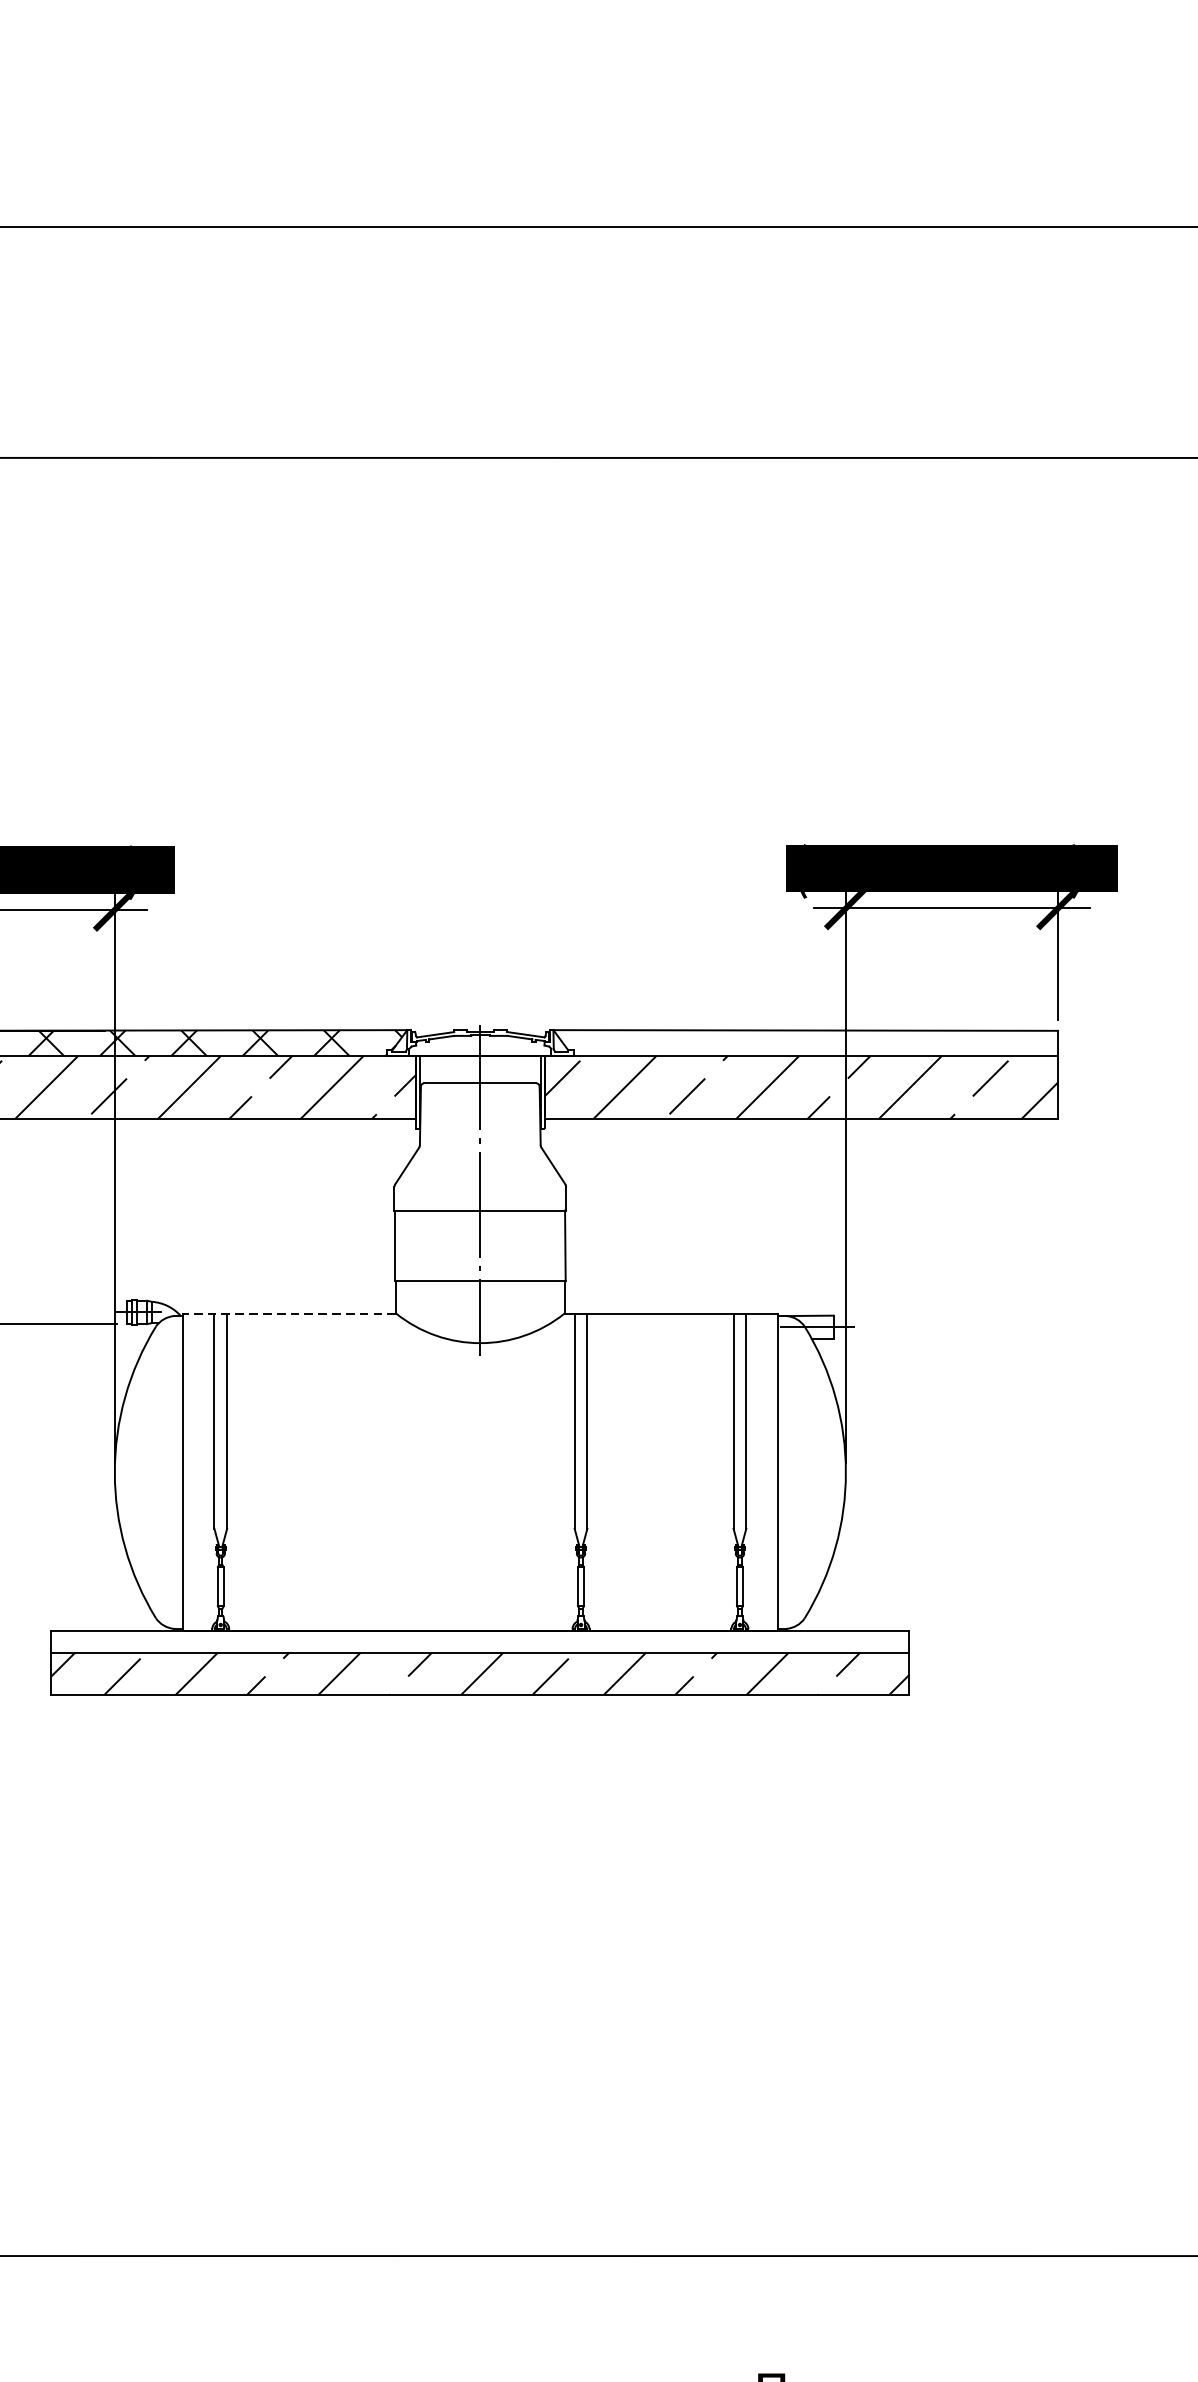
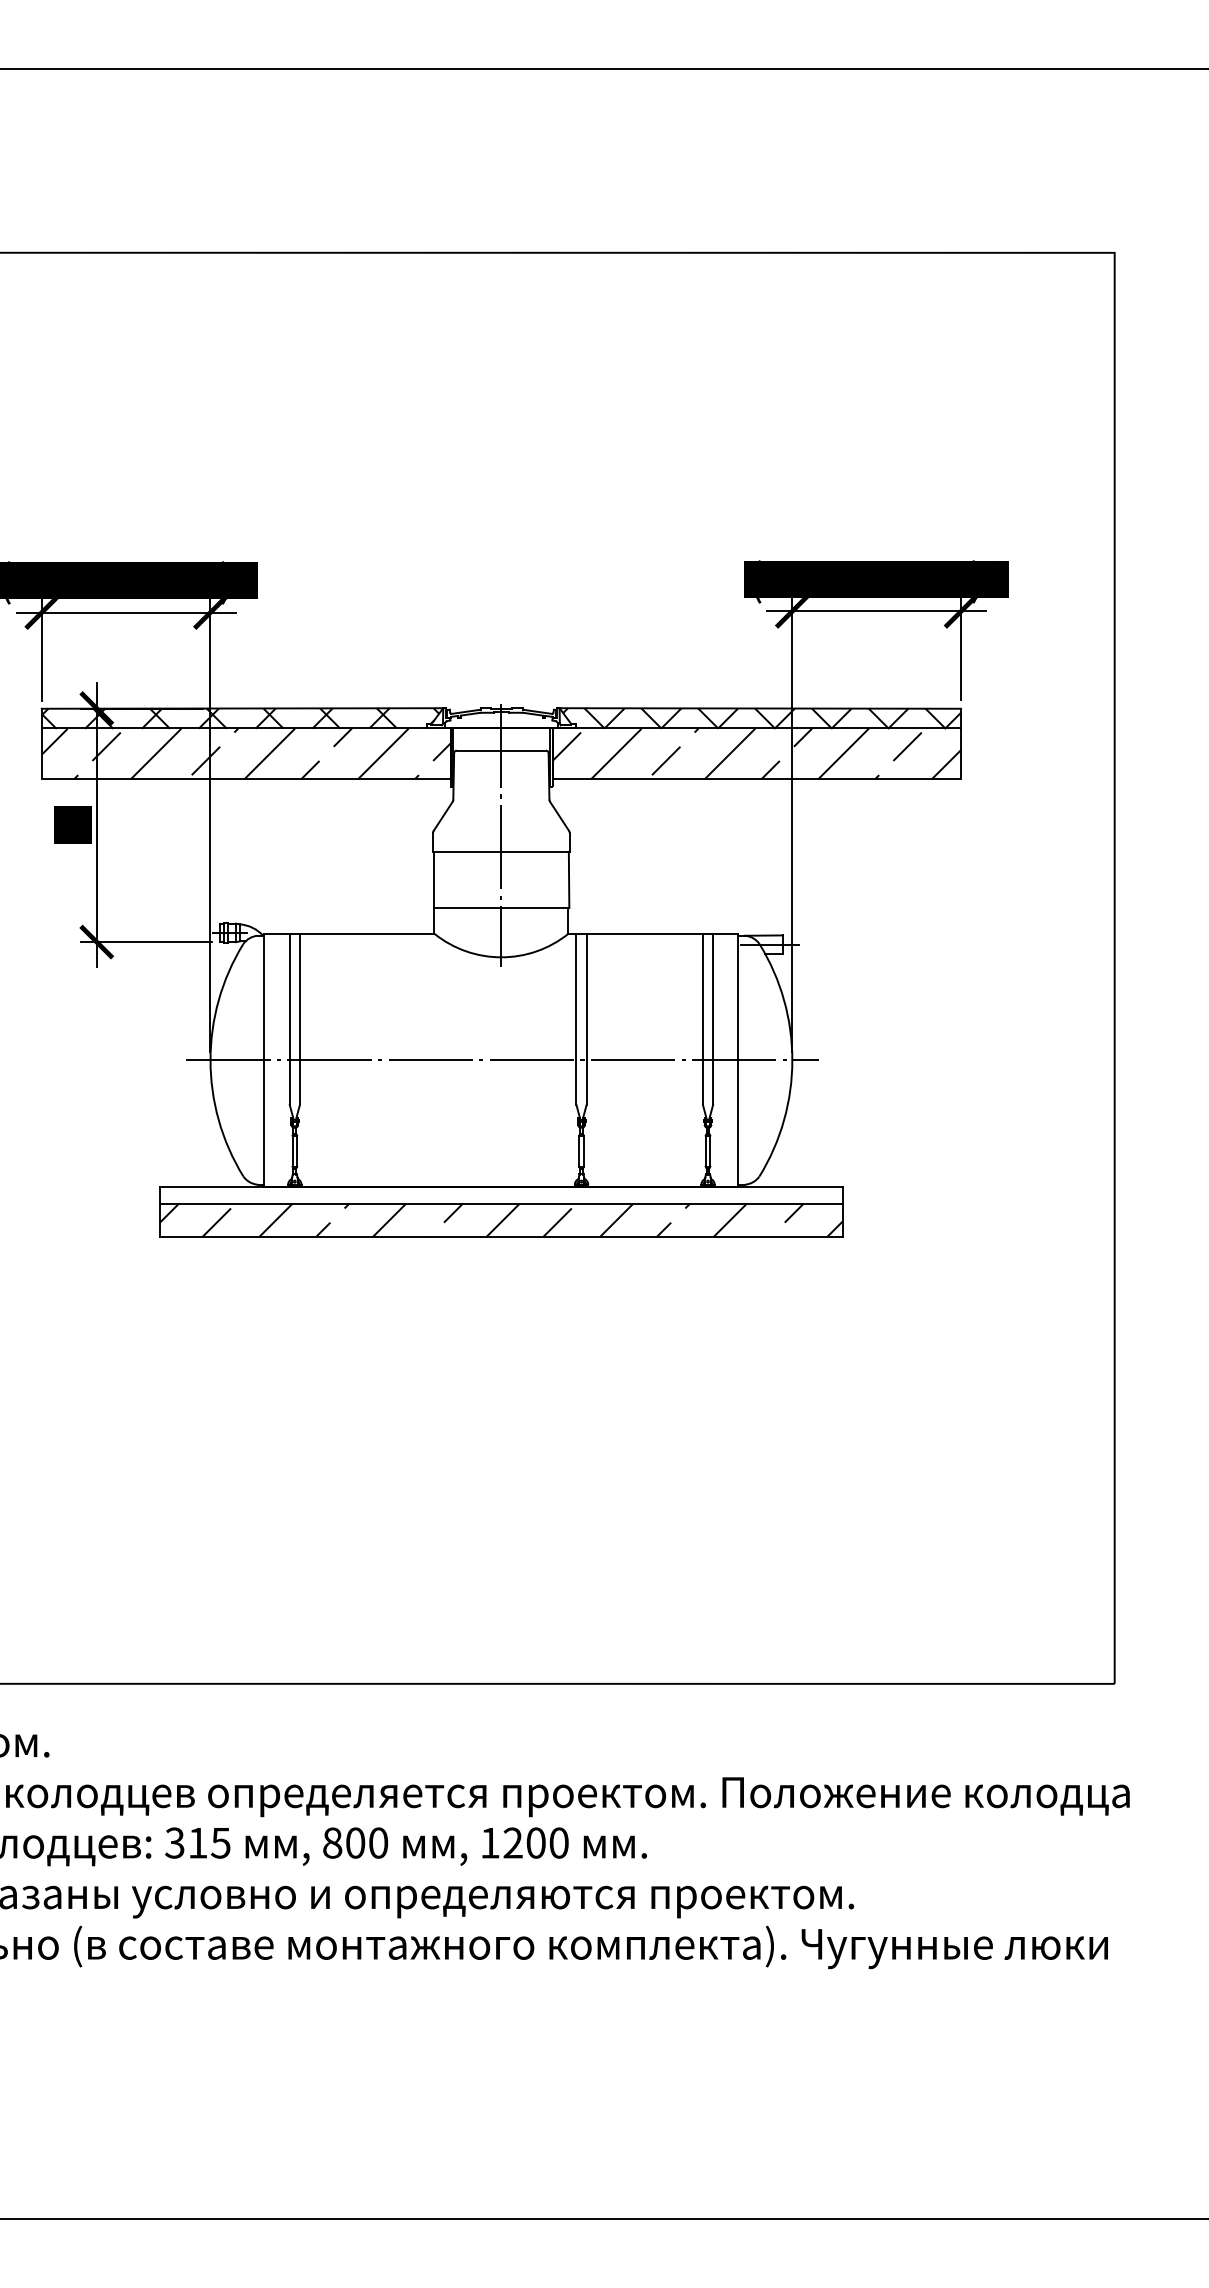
hatch: (808, 1043) -> (762, 718), added
line: (289, 1313) -> (349, 933), dashed -> solid
line: (481, 1472) -> (502, 1060), added

